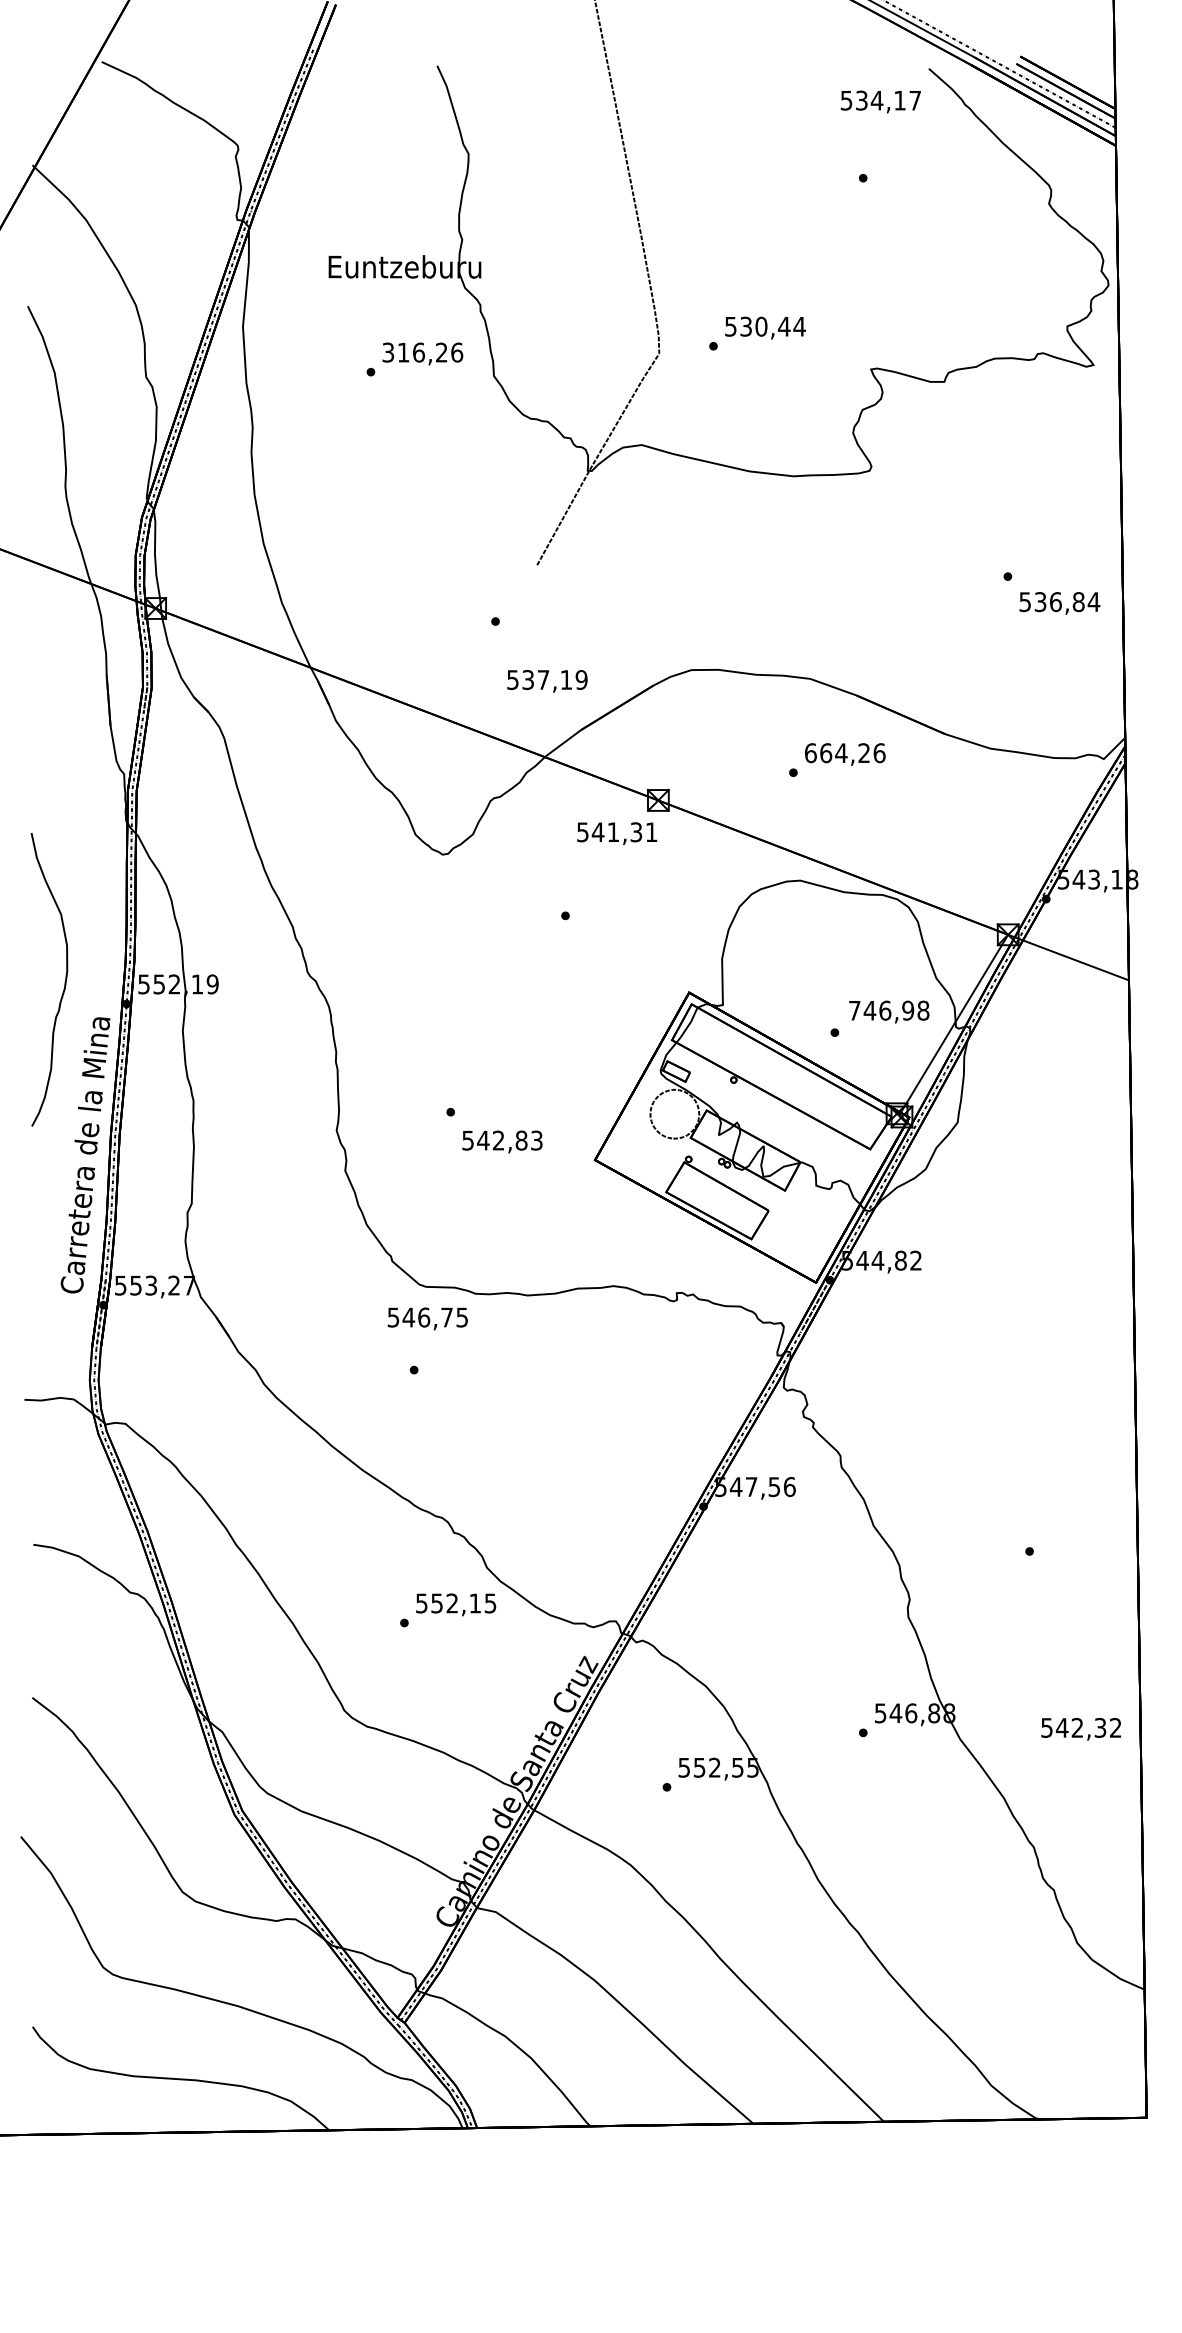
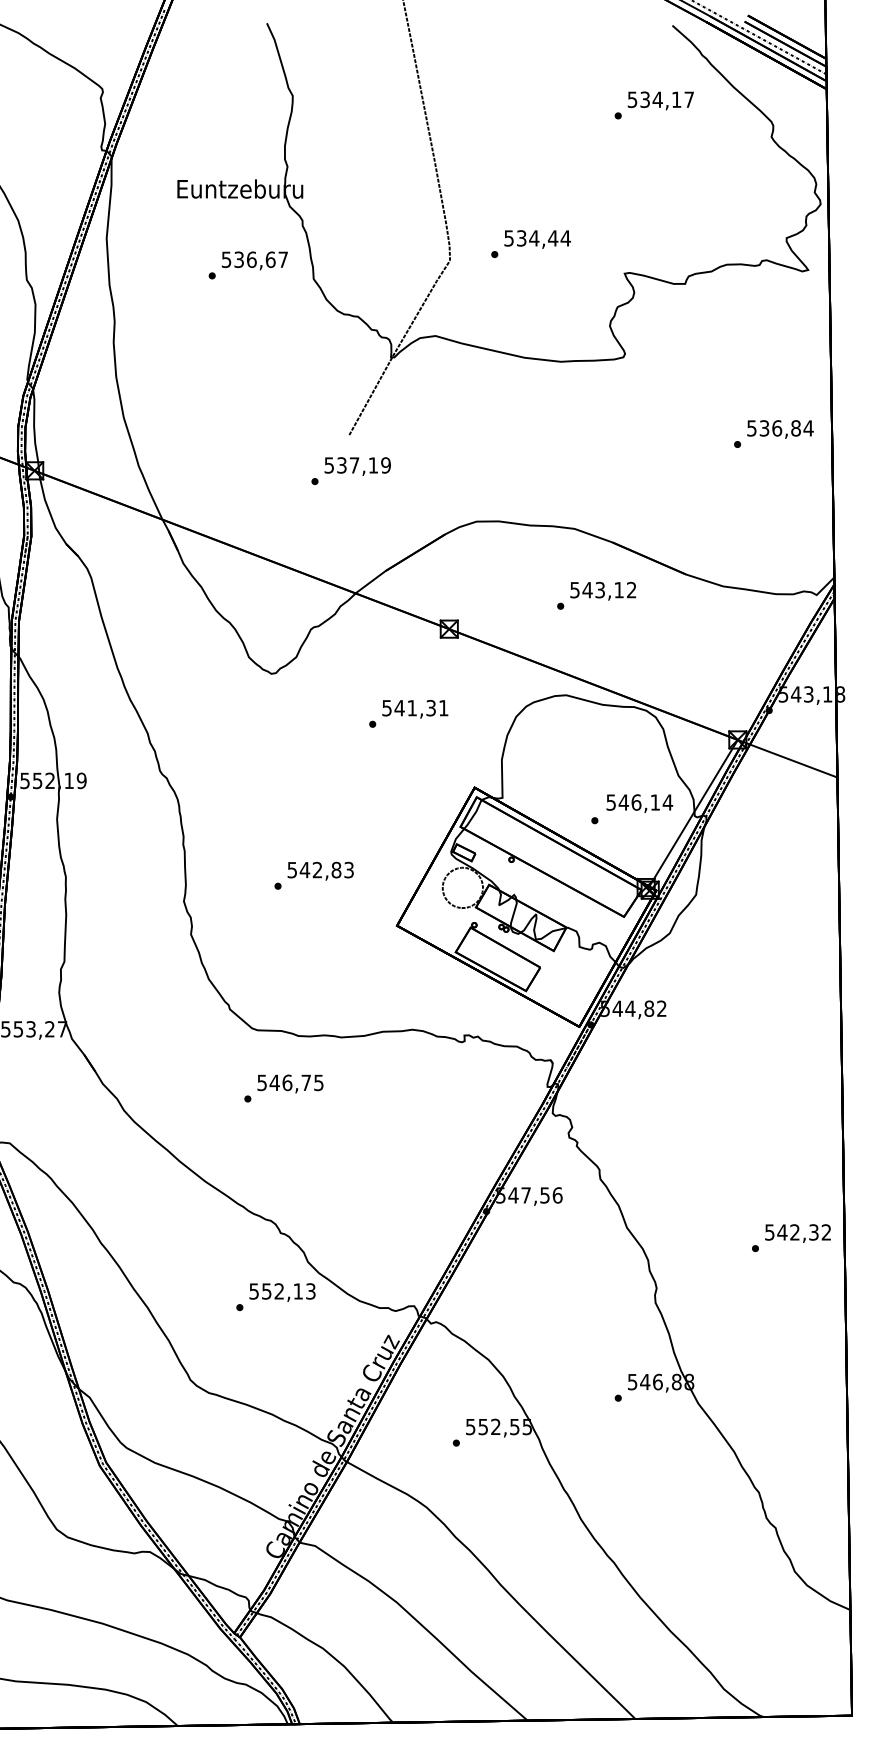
text: (880, 101) -> (660, 100), moved
text: (761, 326) -> (534, 238), 530,44 -> 534,44
text: (423, 352) -> (255, 259), 316,26 -> 536,67
text: (1059, 603) -> (780, 429), moved
text: (547, 681) -> (357, 466), moved
text: (845, 753) -> (603, 590), 664,26 -> 543,12
text: (617, 833) -> (415, 709), moved
text: (889, 1010) -> (639, 802), 746,98 -> 546,14
text: (502, 1141) -> (320, 870), moved
text: (427, 1318) -> (290, 1083), moved
text: (490, 1602) -> (310, 1290), 552,15 -> 552,13
text: (1080, 1729) -> (797, 1233), moved

